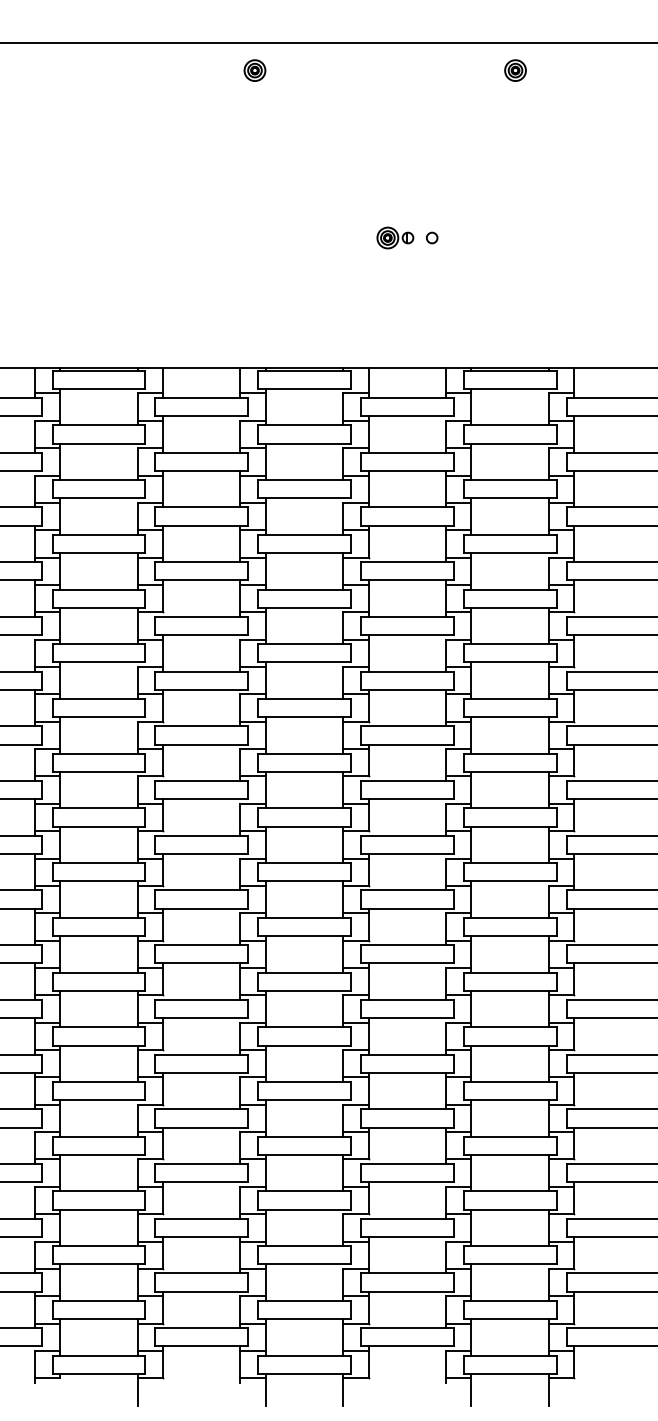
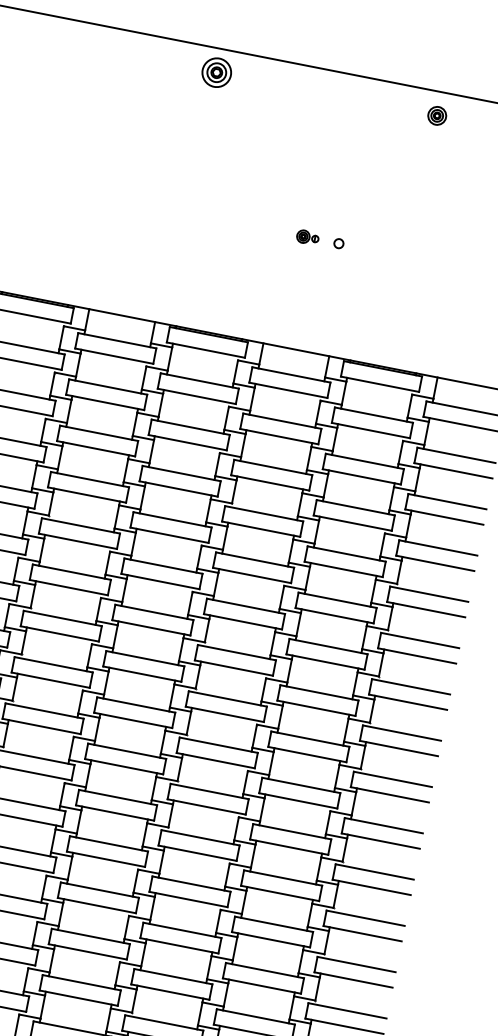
part: (254, 70) -> (216, 72), size x1.6
part: (395, 237) -> (307, 237), size x0.7

